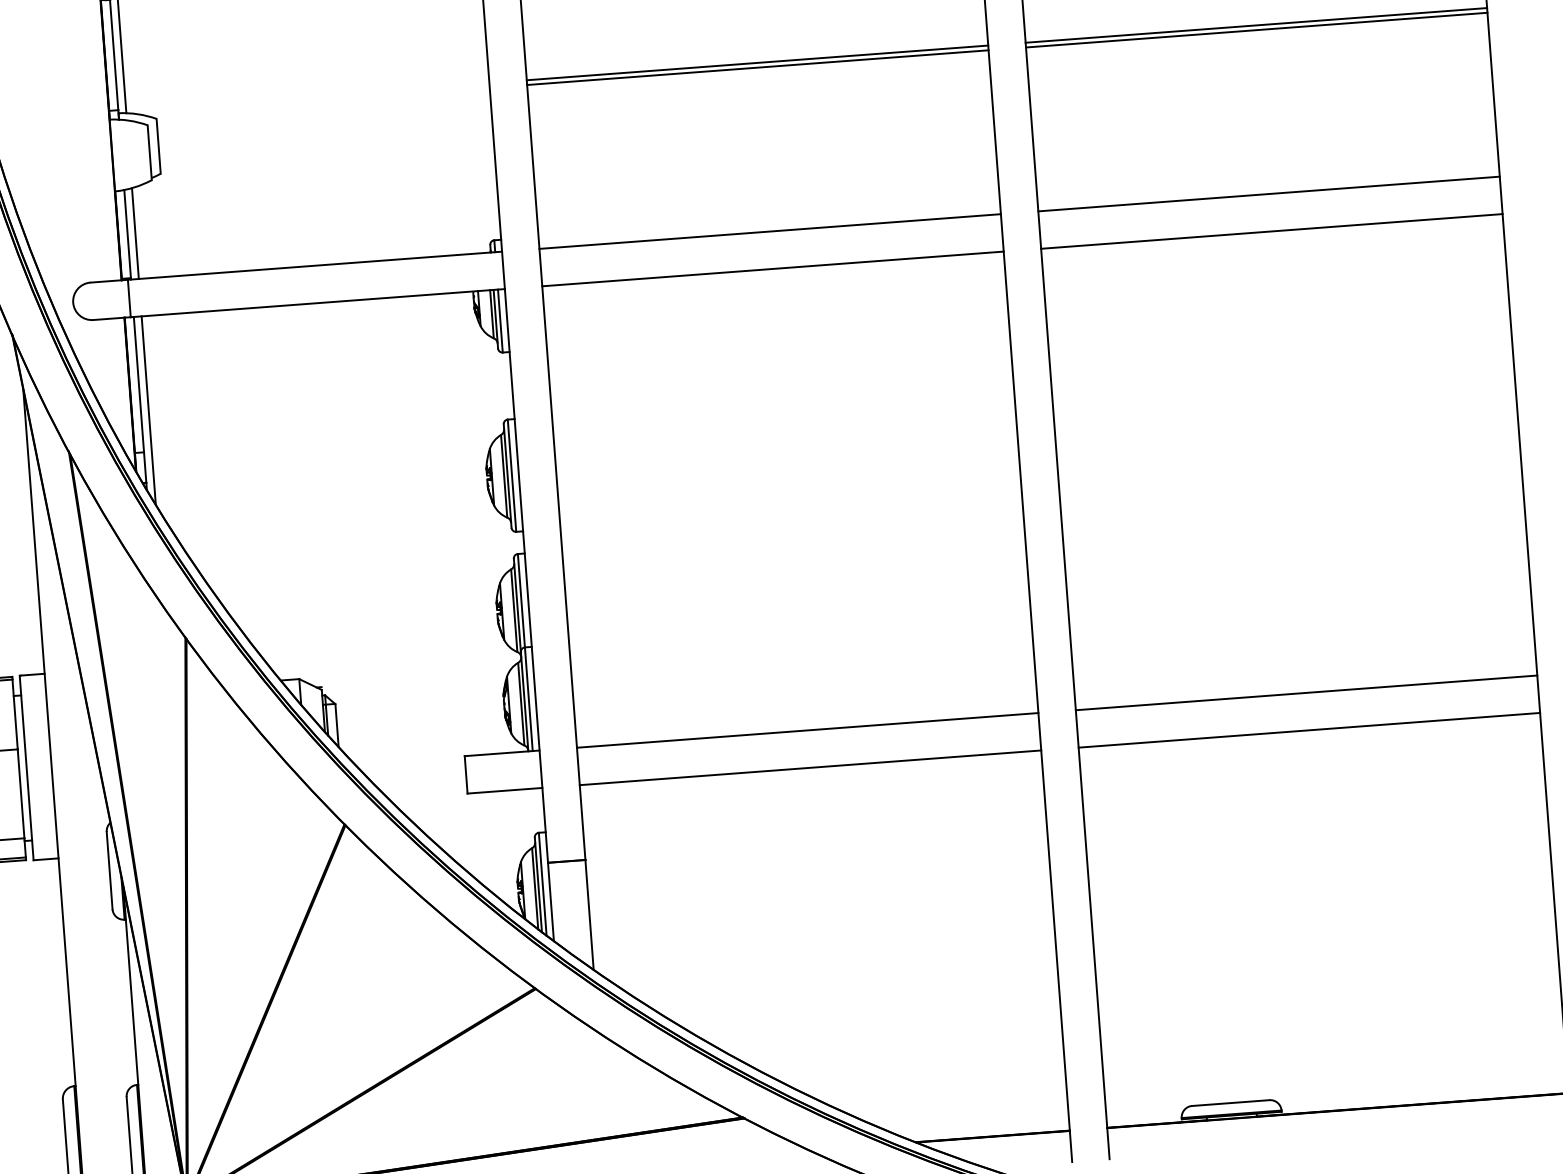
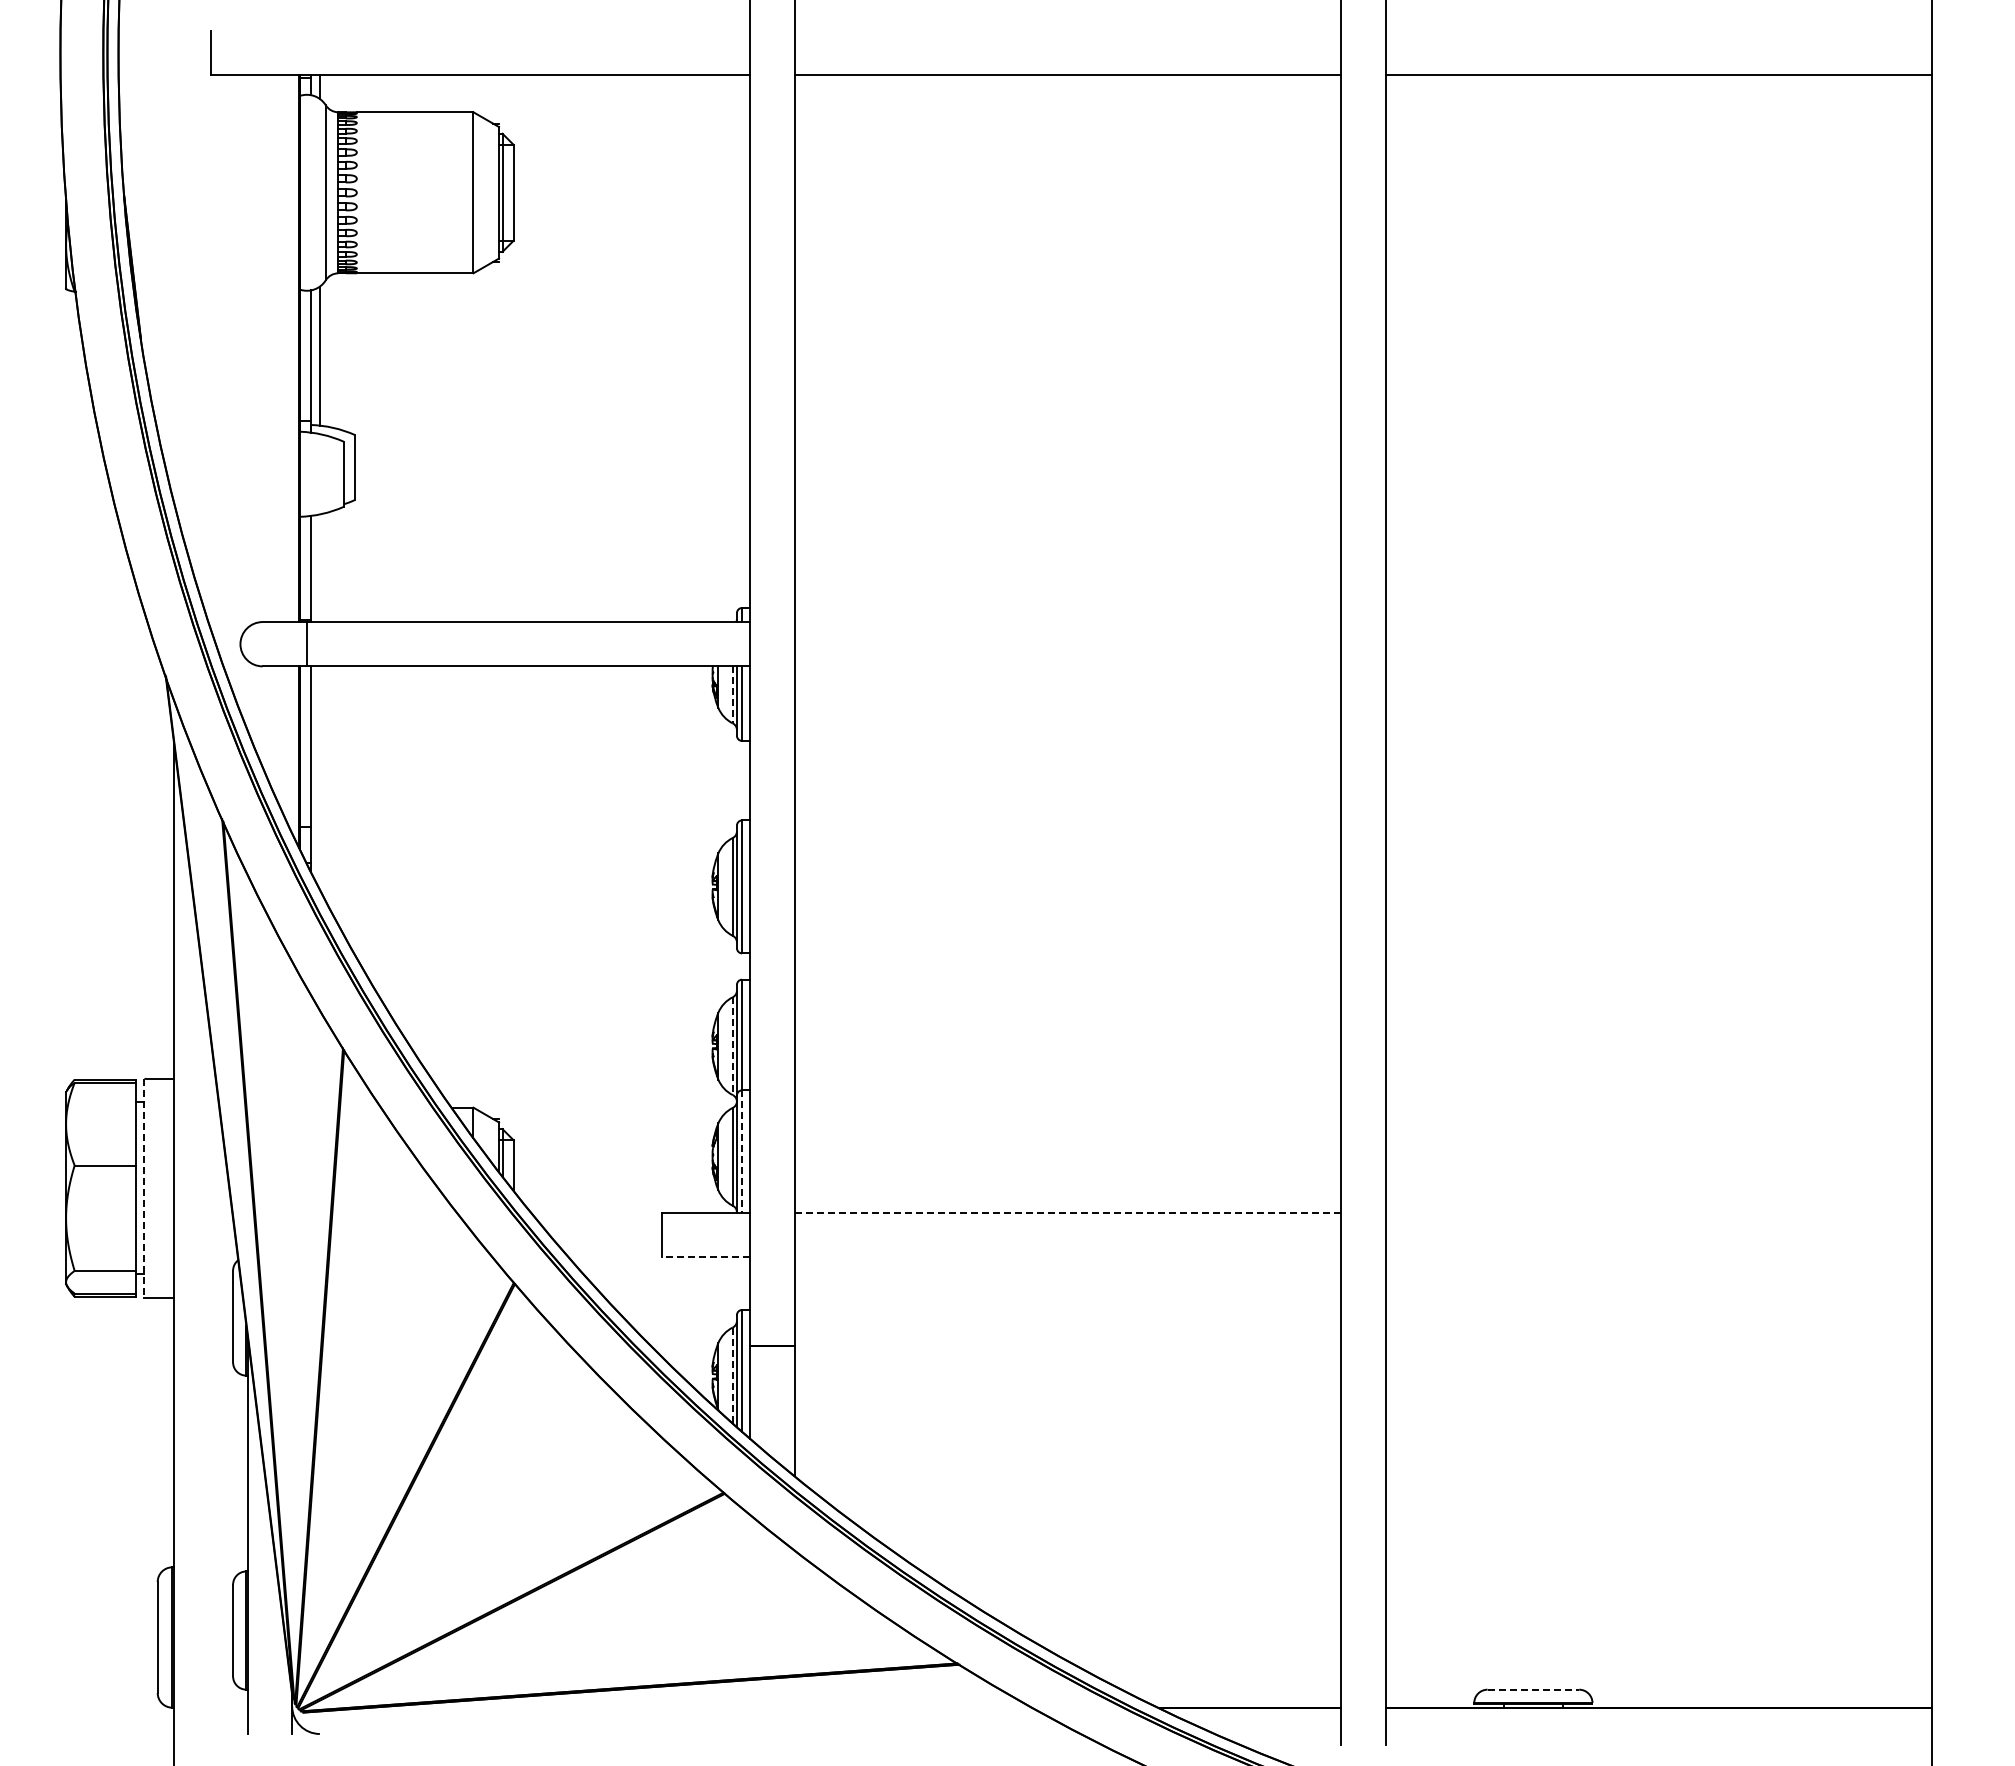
line: (1255, 25) -> (1658, 422), removed
line: (1256, 29) -> (1658, 427), removed
line: (757, 63) -> (1067, 422), removed
line: (757, 67) -> (1067, 427), removed
line: (1268, 194) -> (1658, 622), removed
line: (769, 231) -> (1067, 622), removed
line: (1271, 231) -> (1658, 666), removed
line: (135, 233) -> (319, 568), removed
line: (772, 269) -> (1067, 666), removed
line: (491, 314) -> (732, 695), solid -> dashed
line: (148, 410) -> (319, 777), removed
line: (514, 611) -> (732, 1046), solid -> dashed
line: (1306, 693) -> (1658, 1213), removed
line: (529, 699) -> (742, 1152), solid -> dashed
line: (807, 730) -> (1067, 1213), solid -> dashed
line: (1308, 730) -> (1658, 1257), removed
line: (810, 767) -> (1067, 1257), removed
line: (26, 768) -> (144, 1188), solid -> dashed
line: (504, 790) -> (705, 1257), solid -> dashed
line: (534, 889) -> (732, 1376), solid -> dashed
line: (1230, 1102) -> (1533, 1689), solid -> dashed

